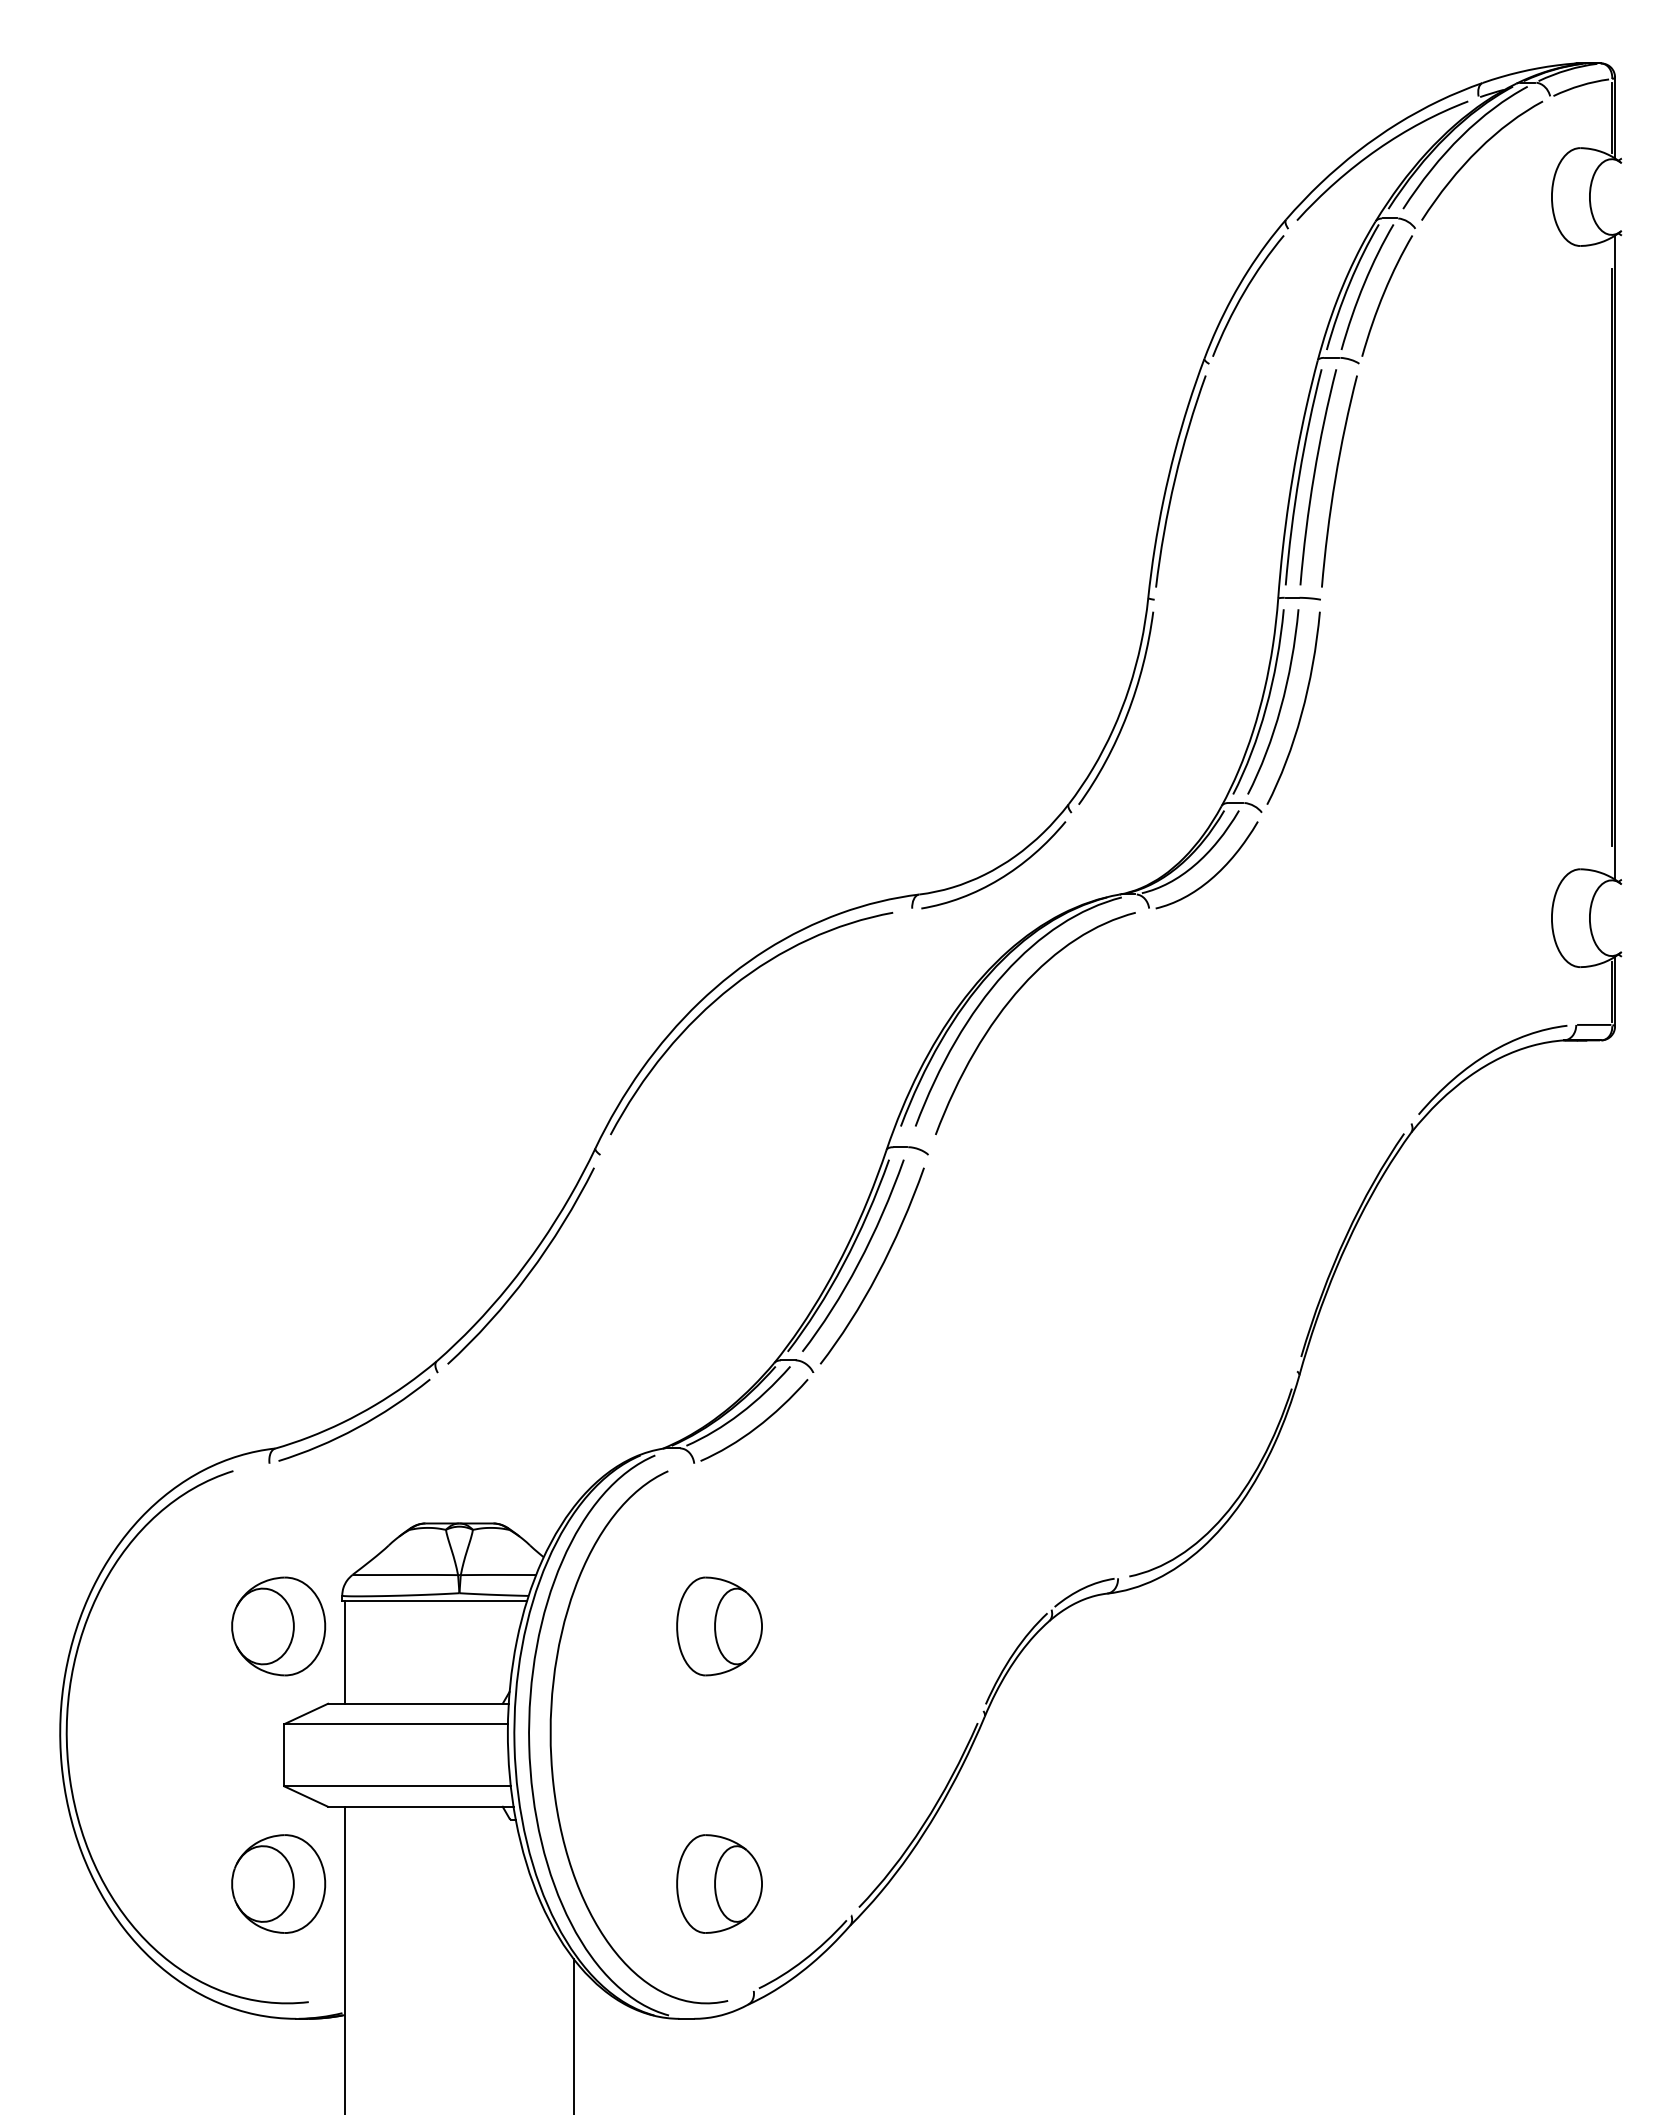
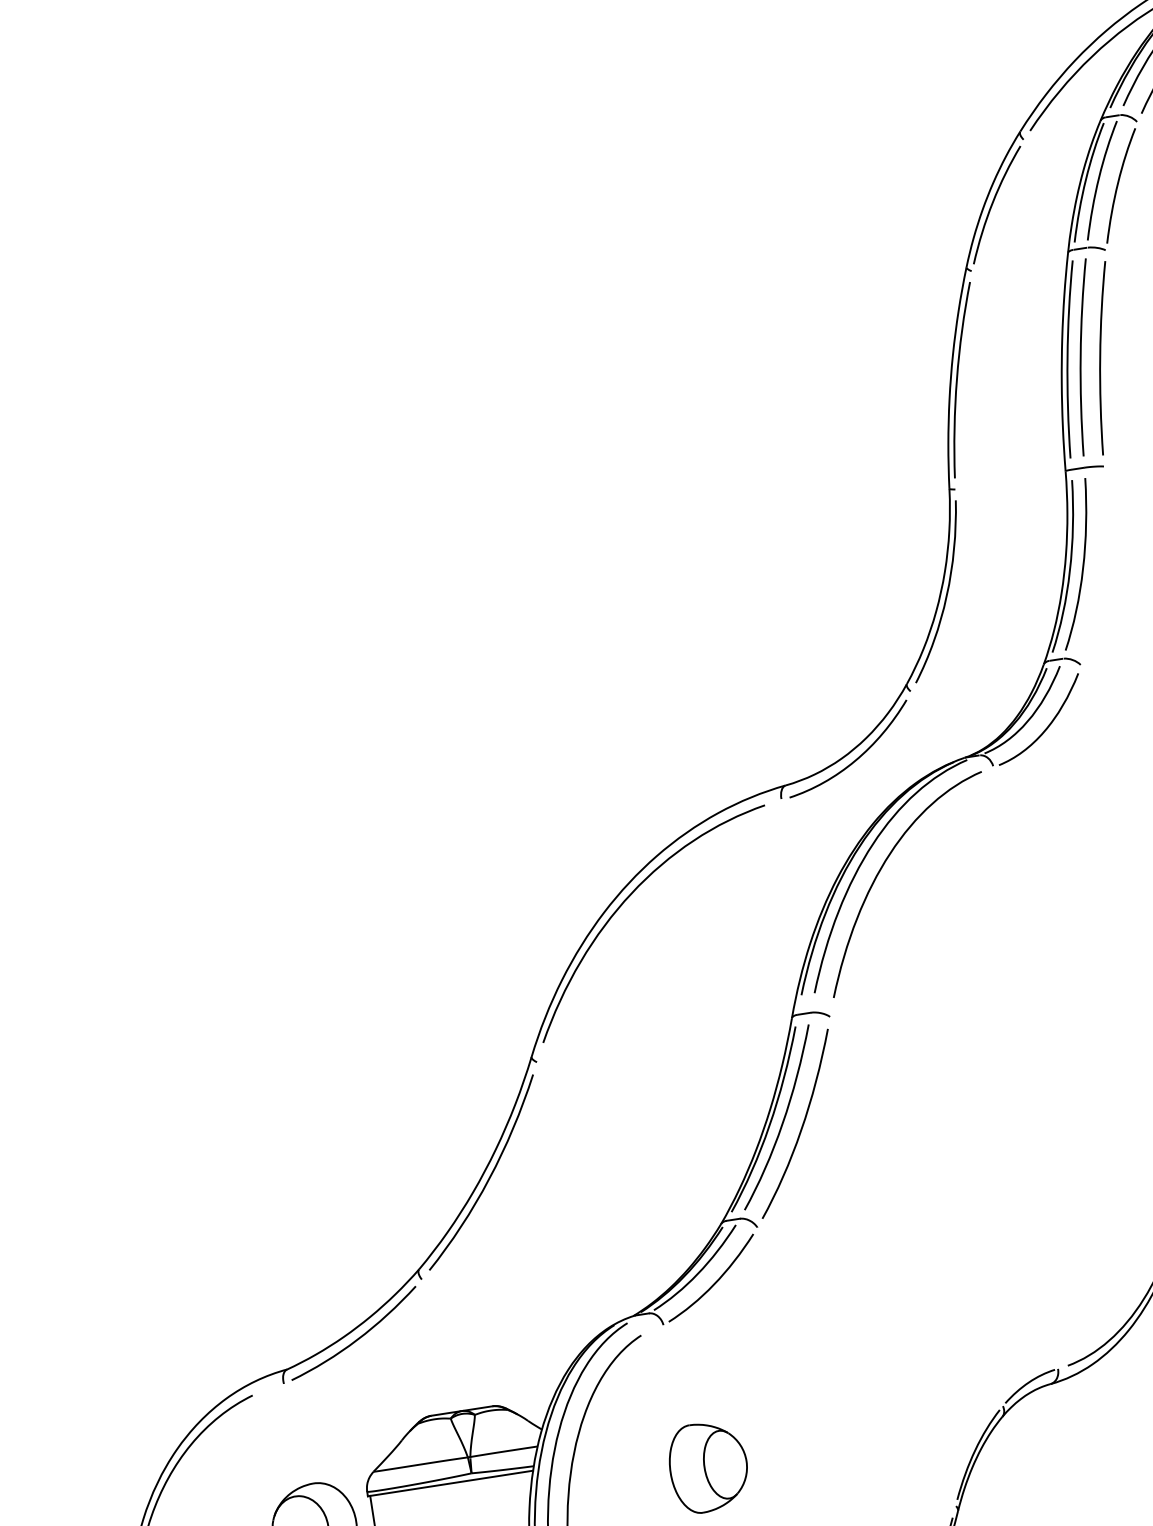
curve: (1301, 709) -> (1101, 567), removed

